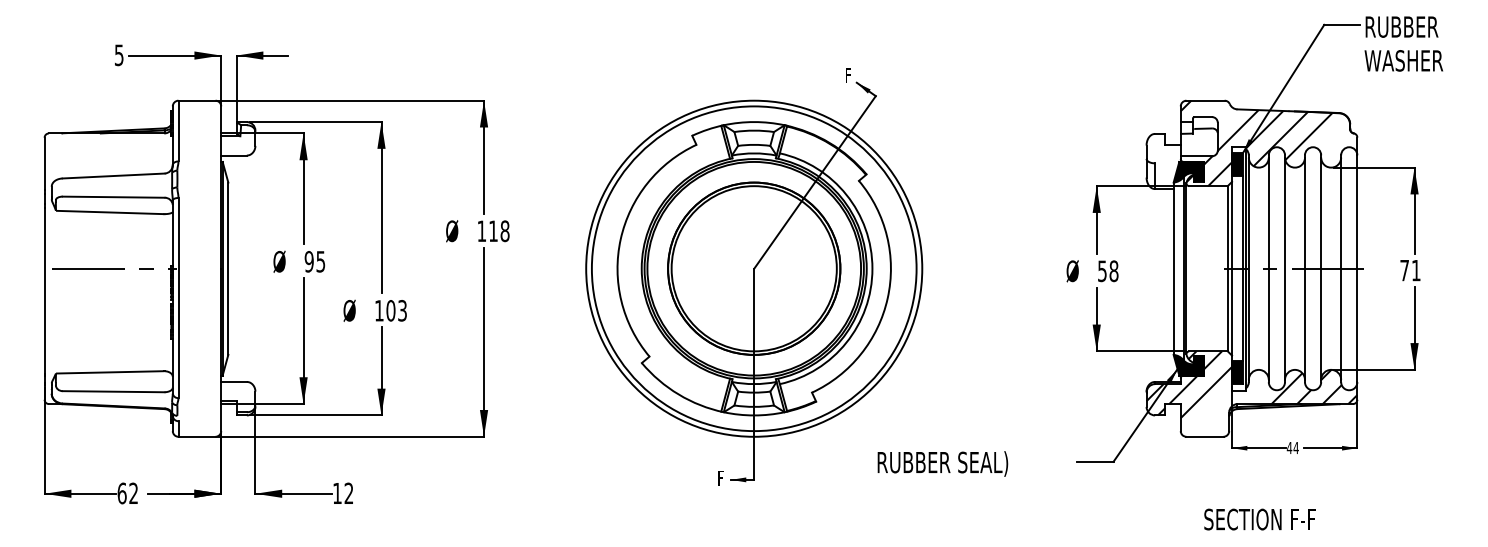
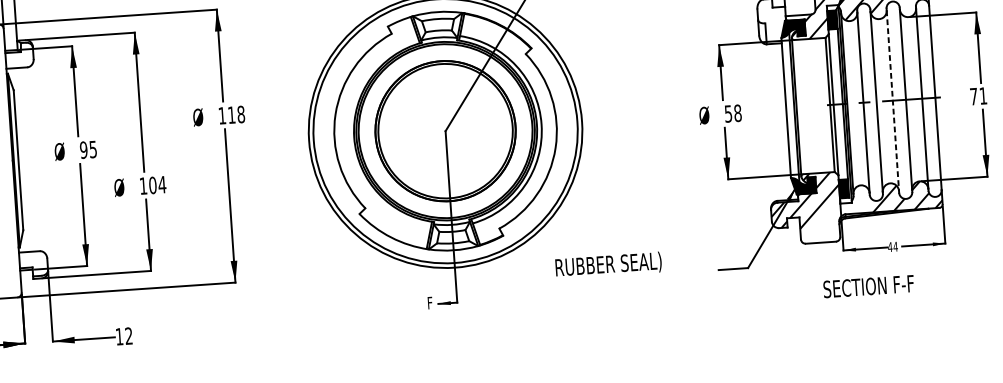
line: (1304, 269) -> (892, 101), solid -> dashed
text: (402, 310) -> (162, 184), 103 -> 104
text: (942, 463) -> (608, 265), moved
text: (1259, 519) -> (868, 286), moved

